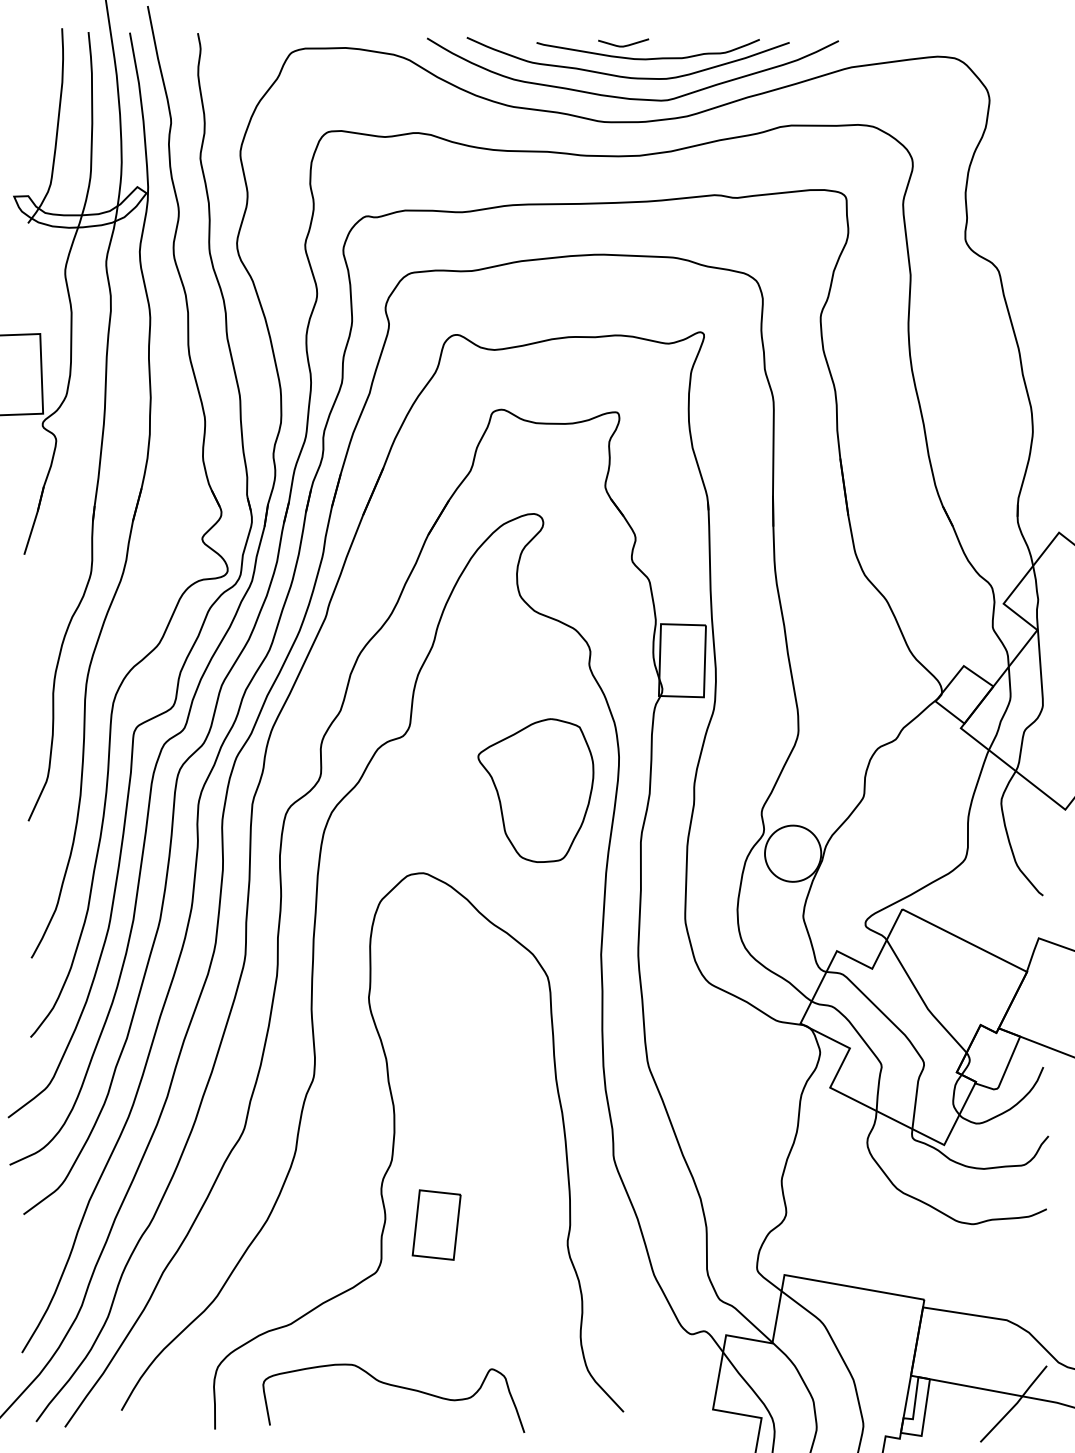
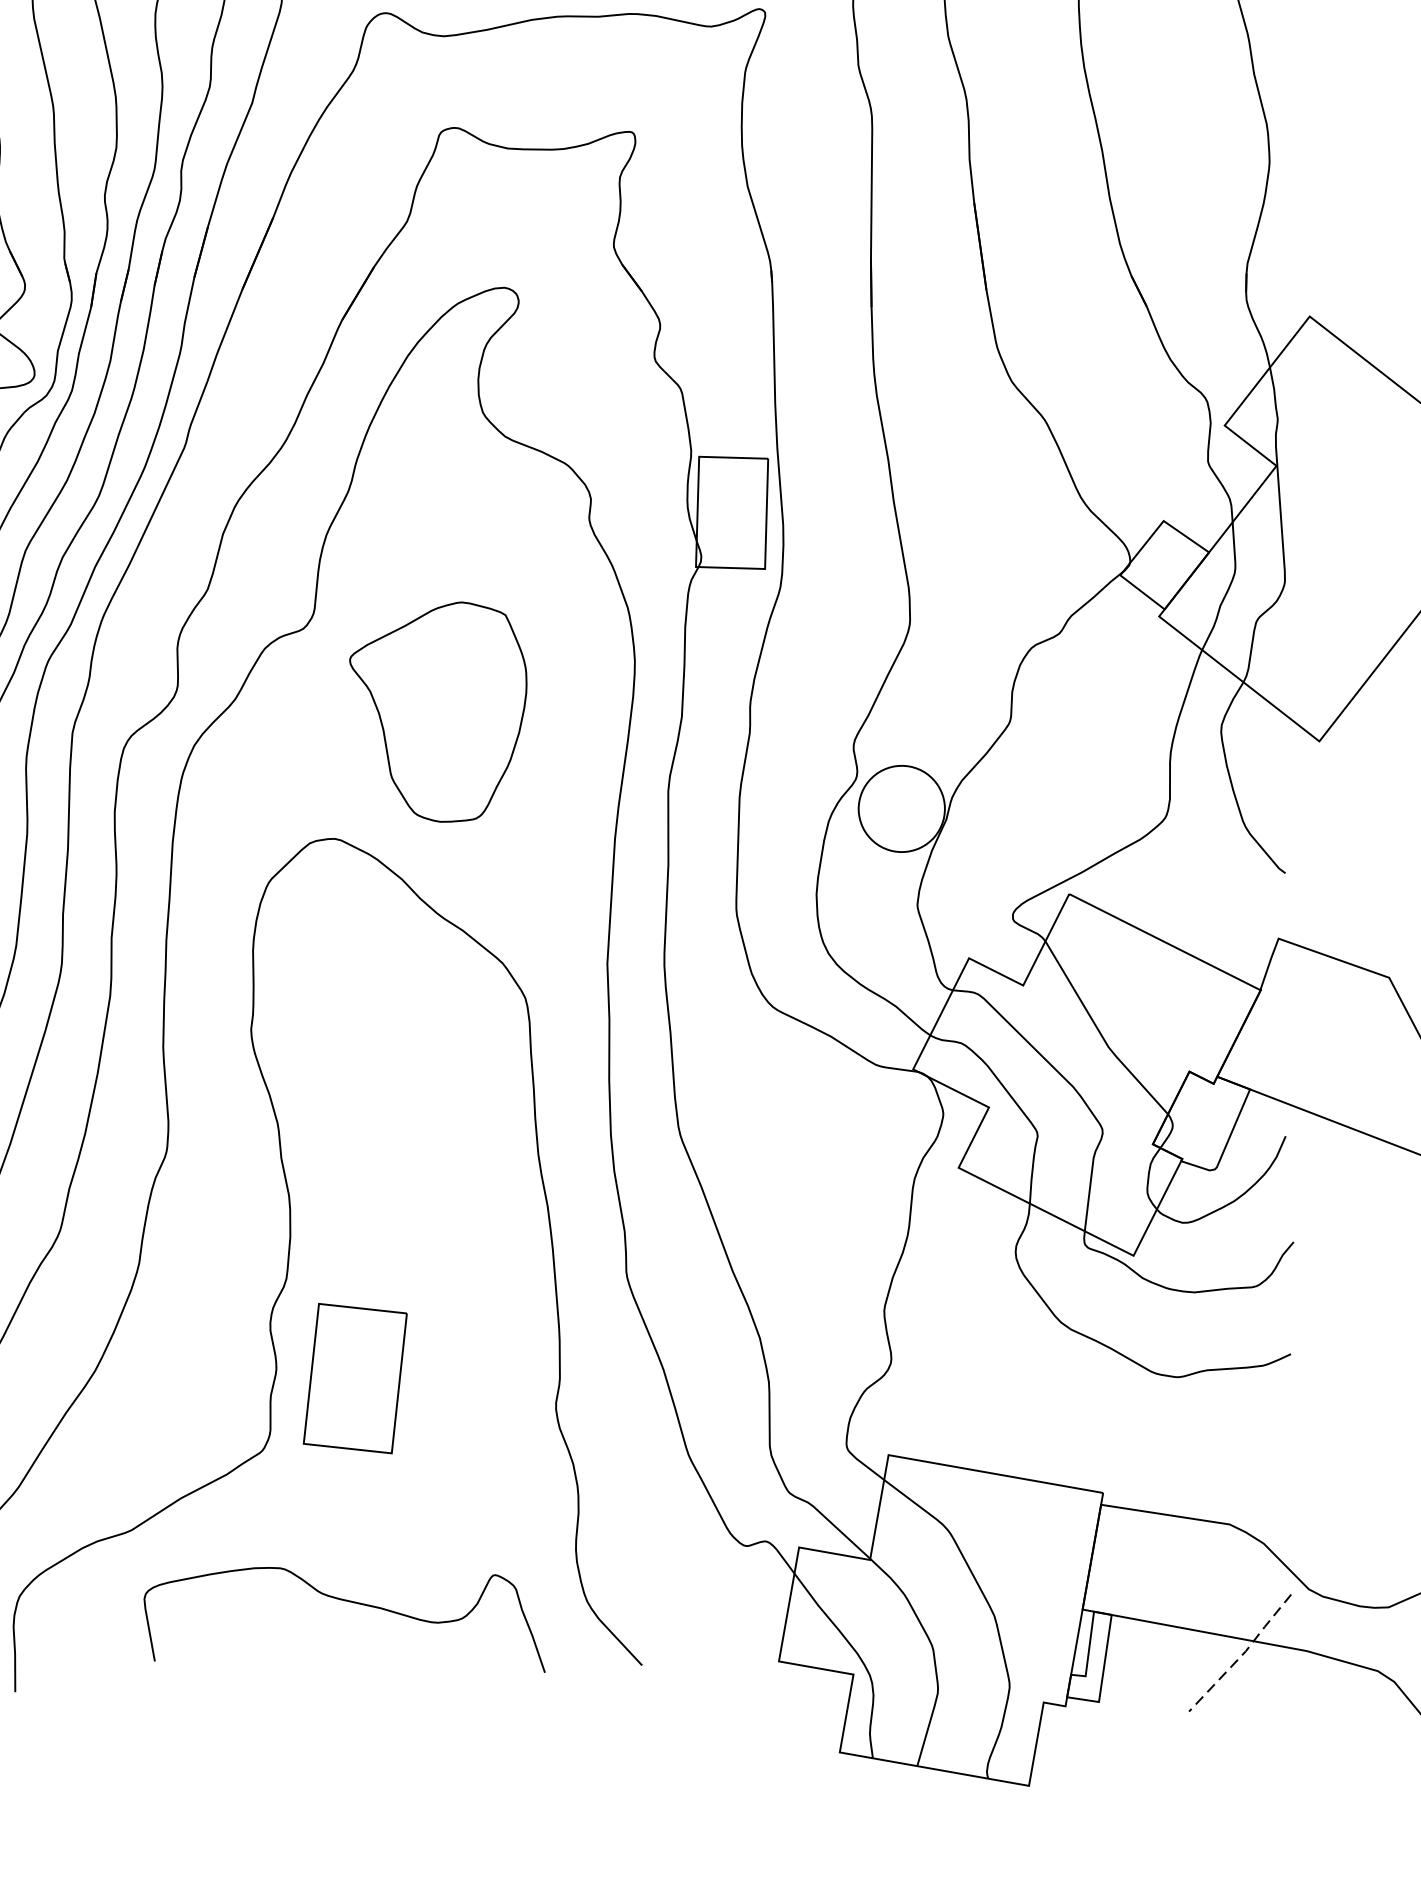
part: (535, 790) -> (437, 711), moved
part: (436, 1224) -> (354, 1377), size x1.4
curve: (396, 1387) -> (348, 1603), moved
line: (1015, 1404) -> (1242, 1653), solid -> dashed

